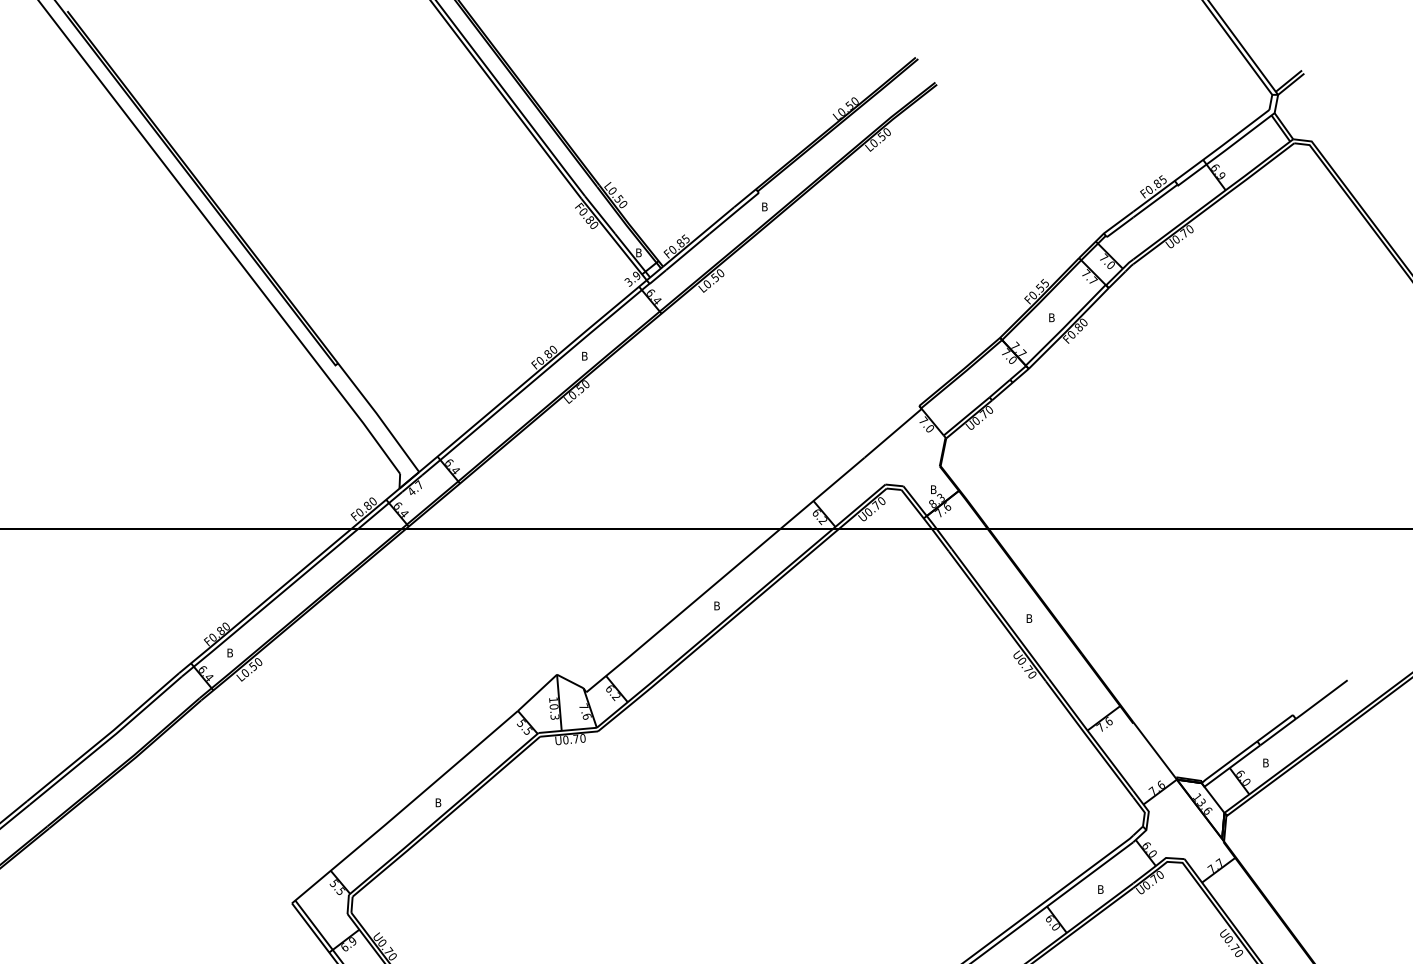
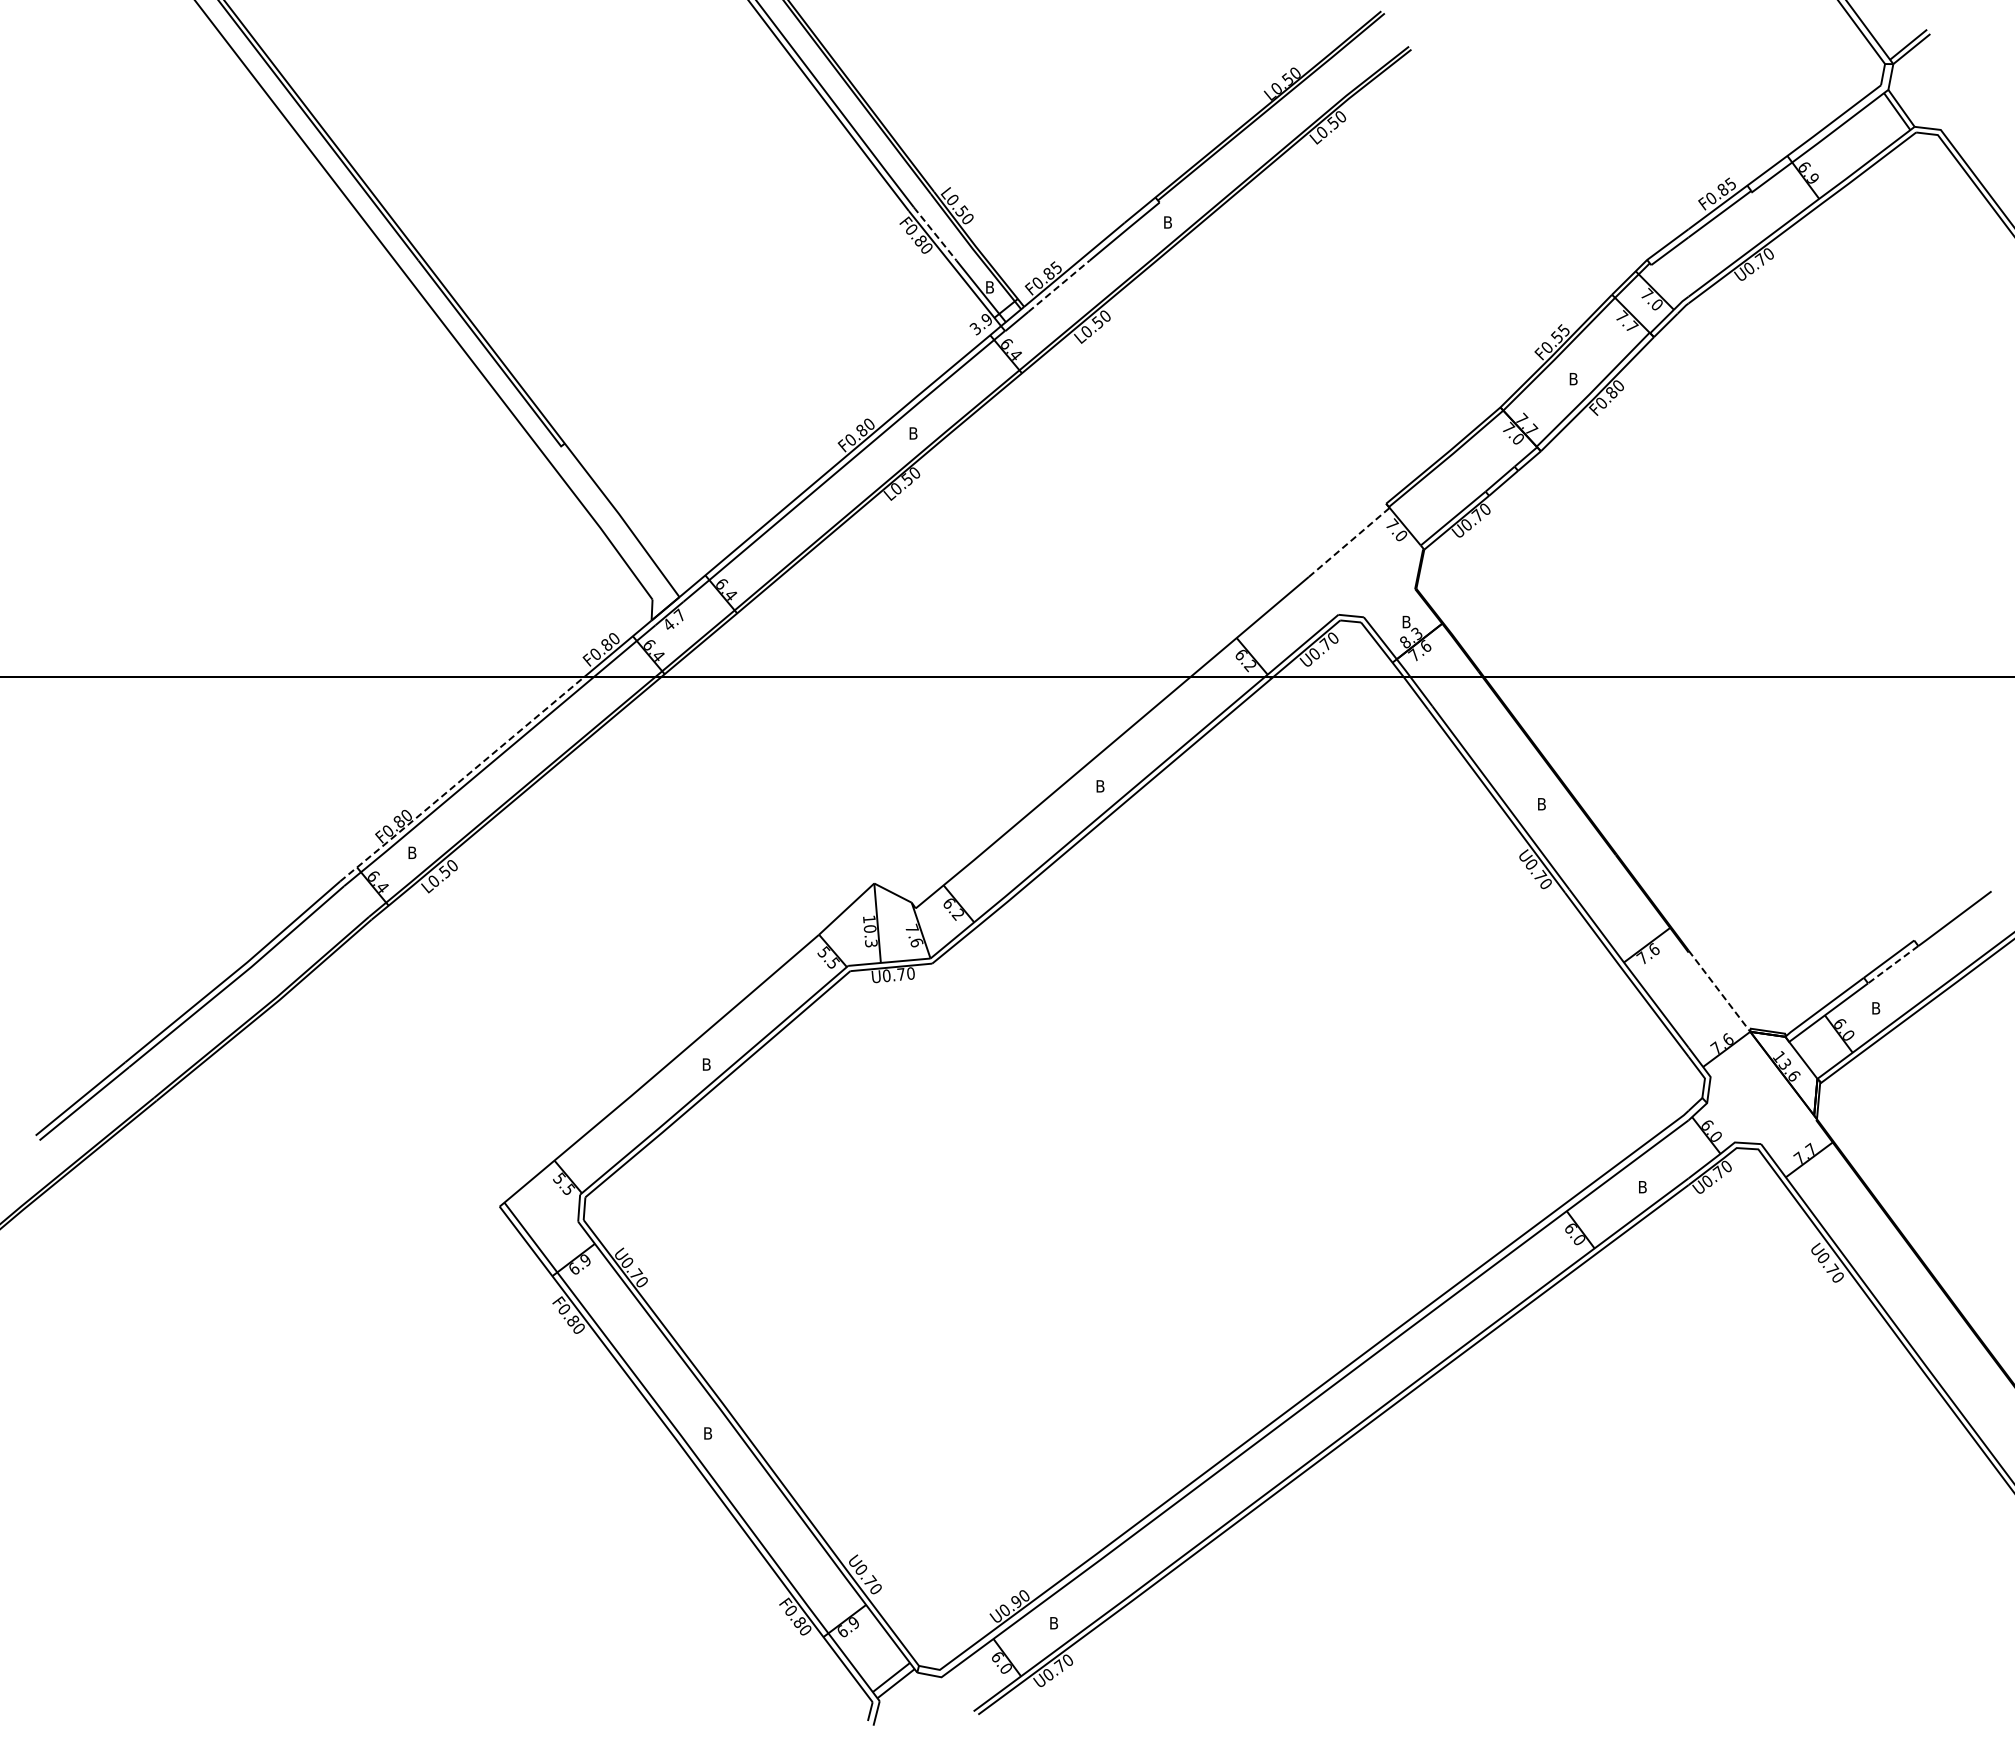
line: (599, 214) -> (934, 233), solid -> dashed
line: (688, 252) -> (1059, 286), solid -> dashed
line: (893, 433) -> (1349, 542), solid -> dashed
line: (264, 601) -> (461, 780), solid -> dashed
line: (1277, 732) -> (1892, 965), solid -> dashed
line: (1155, 751) -> (1719, 991), solid -> dashed

